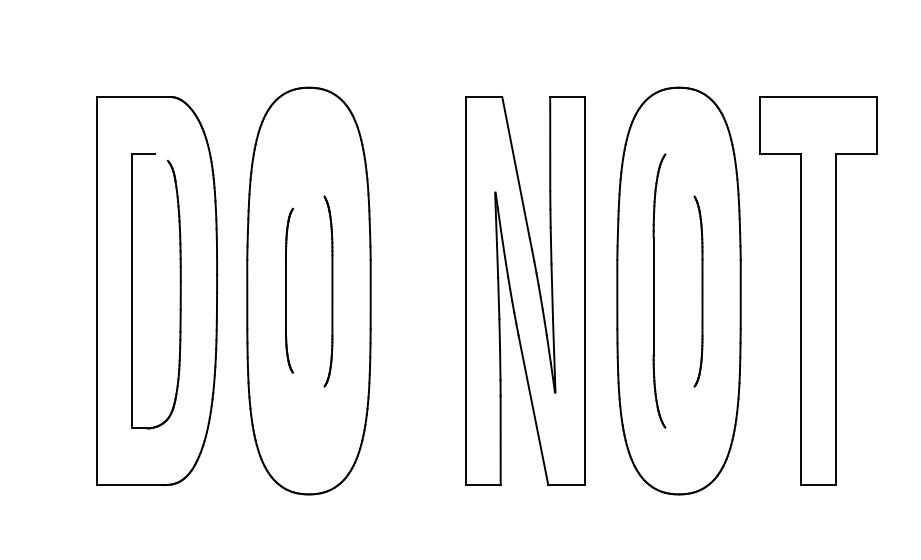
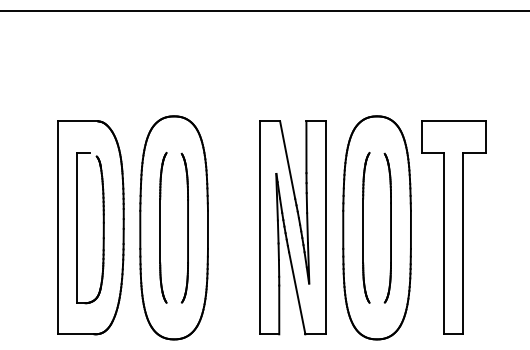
part: (289, 290) -> (163, 227), size x1.67
part: (327, 290) -> (184, 227), size x1.43
part: (698, 290) -> (387, 227), size x1.43

